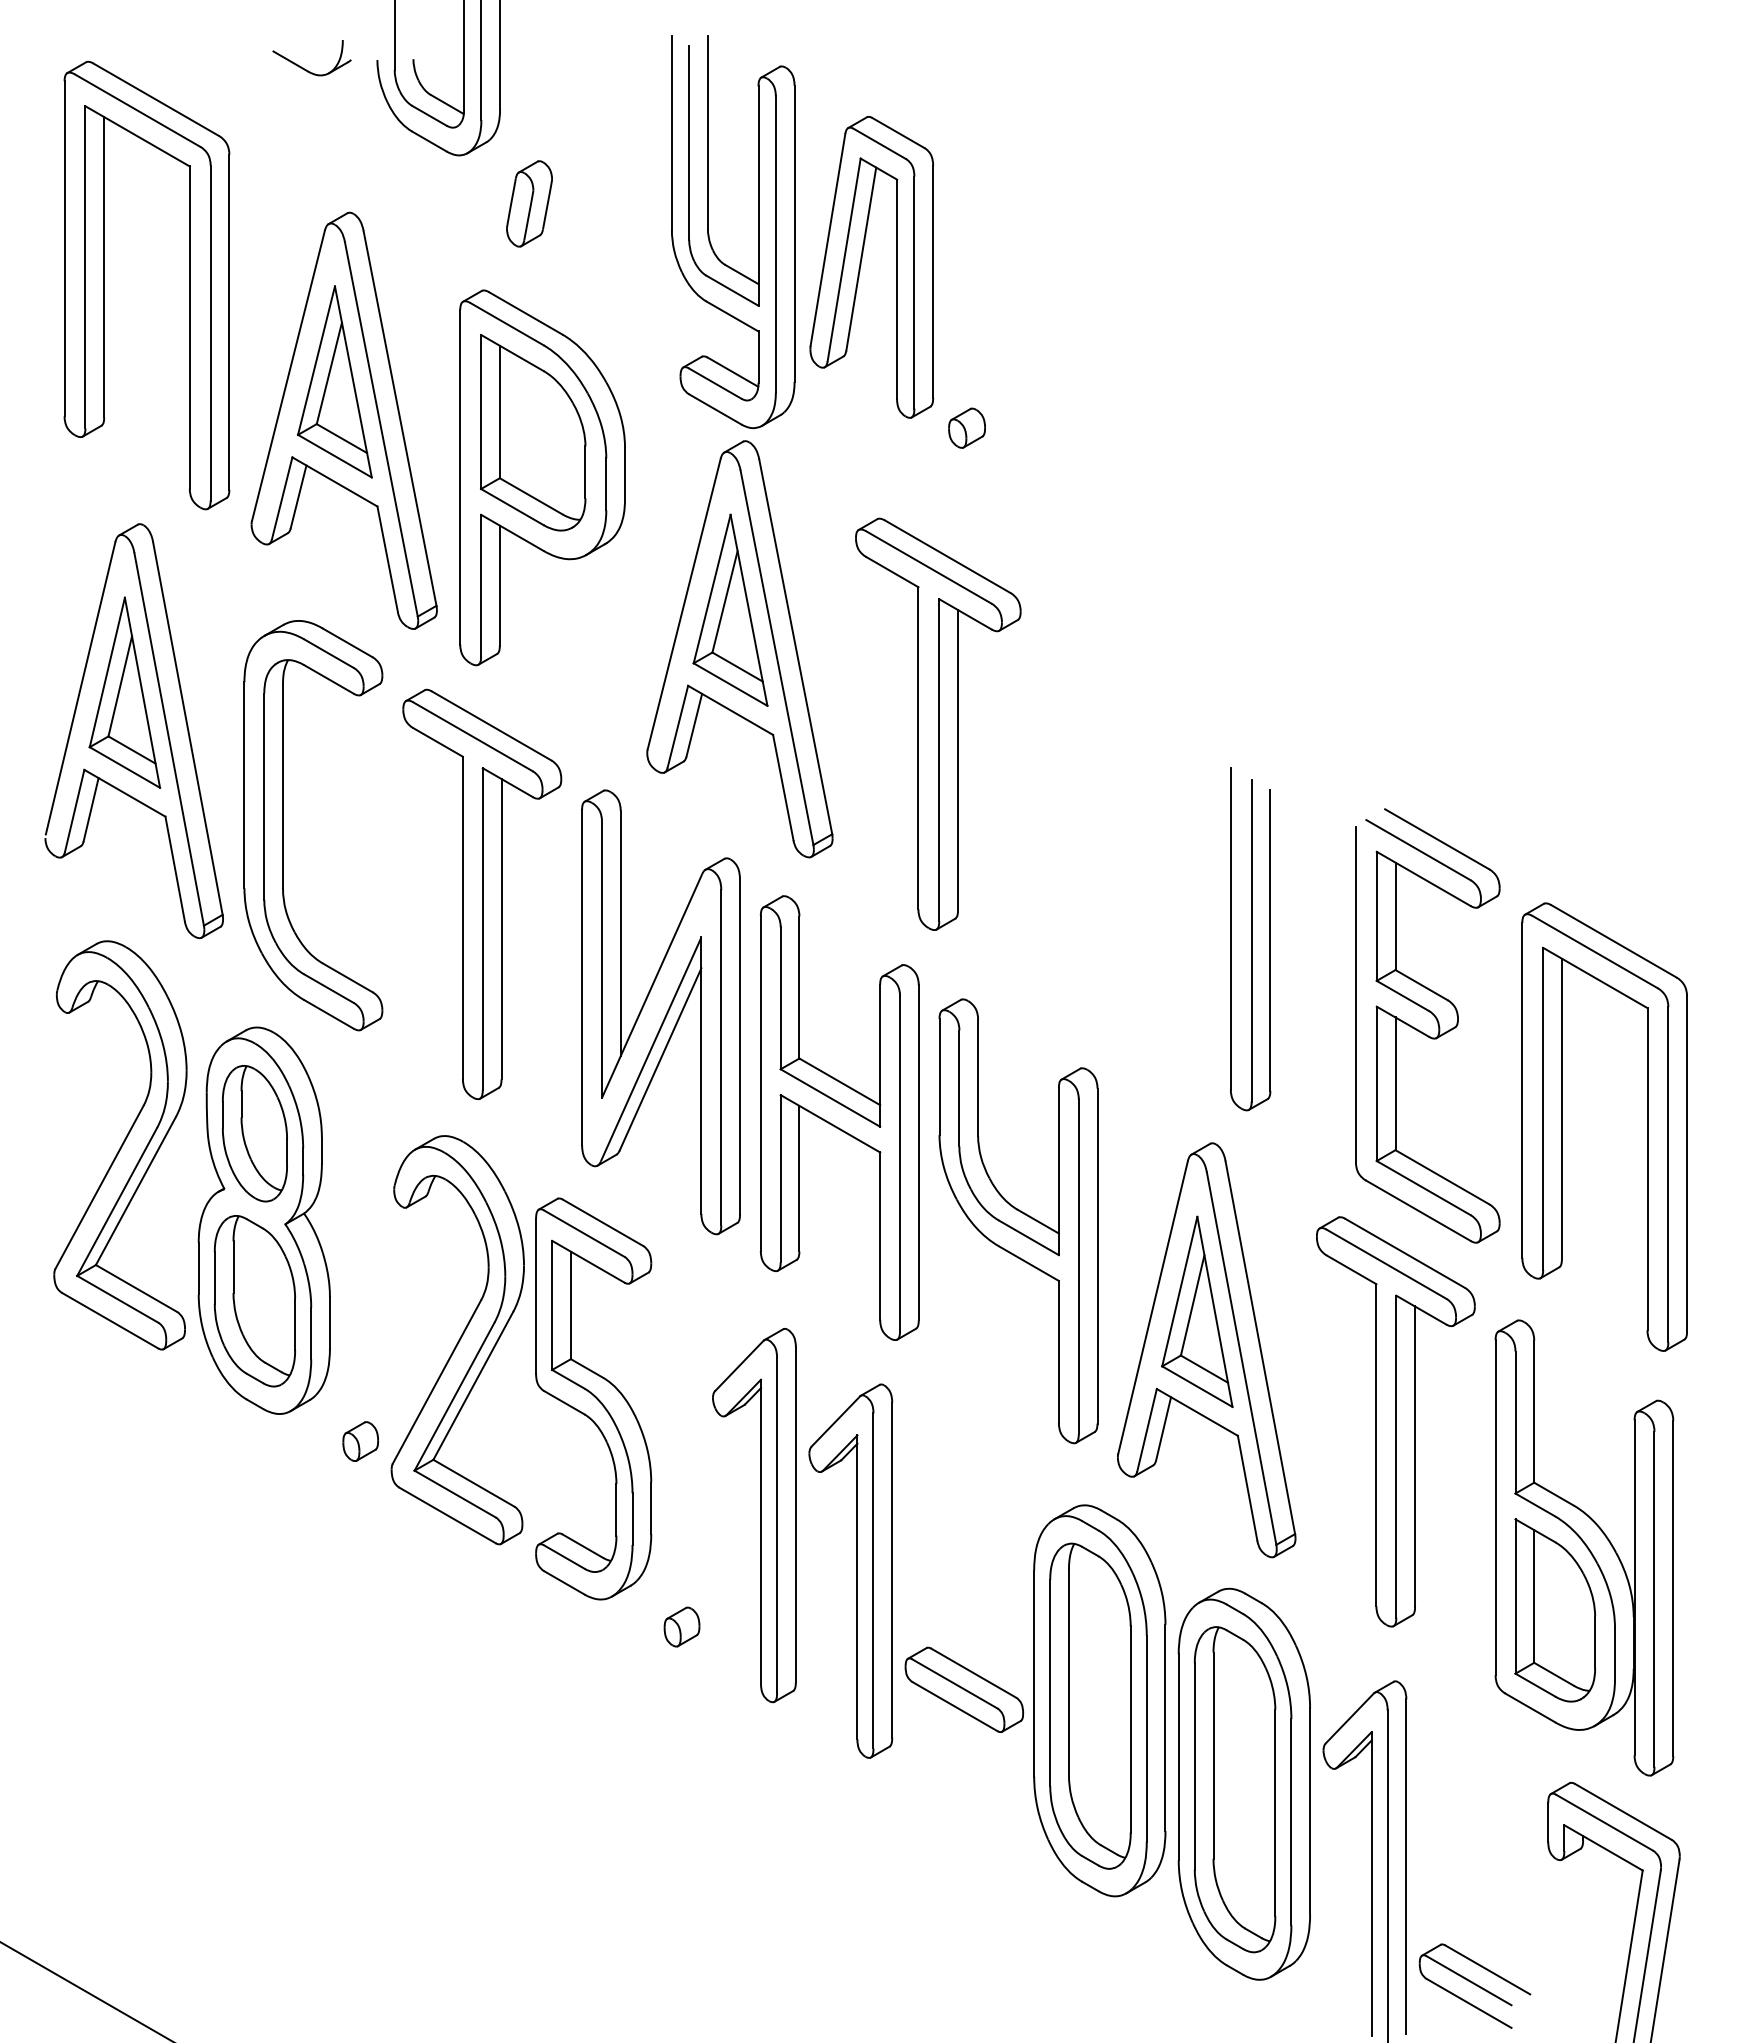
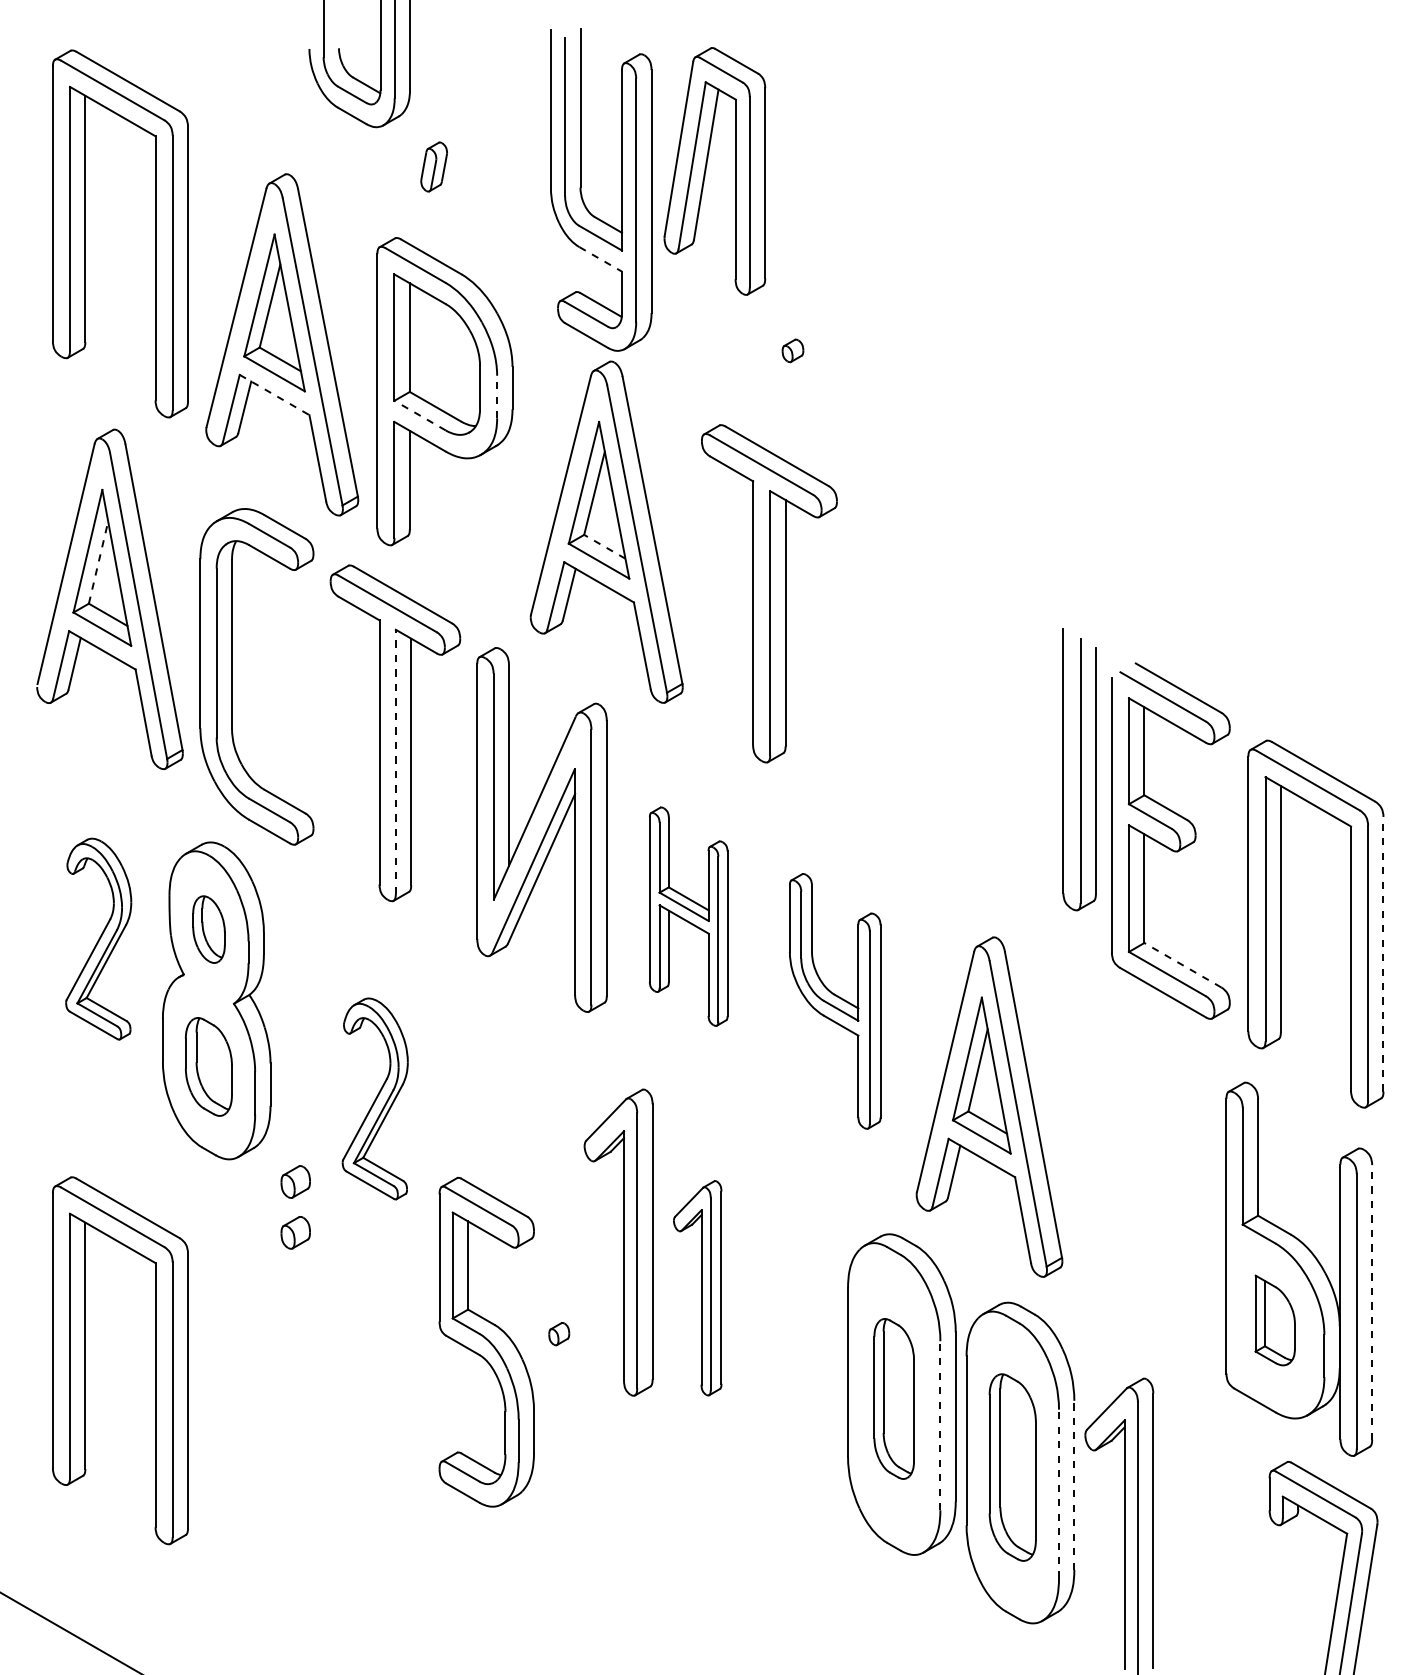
part: (305, 68) -> (250, 55), removed
part: (529, 203) -> (434, 166), size x0.7
part: (861, 265) -> (706, 169), moved
line: (732, 316) -> (600, 259), solid -> dashed
part: (966, 427) -> (792, 350), size x0.7
line: (335, 482) -> (275, 395), solid -> dashed
line: (606, 484) -> (497, 397), solid -> dashed
line: (511, 506) -> (419, 415), solid -> dashed
line: (737, 666) -> (604, 546), solid -> dashed
line: (120, 685) -> (98, 561), solid -> dashed
line: (482, 928) -> (395, 761), solid -> dashed
part: (1250, 939) -> (1079, 770), moved
part: (839, 1117) -> (688, 916), size x0.6
part: (254, 1133) -> (208, 929), size x0.6
part: (120, 1145) -> (98, 939), size x0.6
line: (1687, 1163) -> (1383, 953), solid -> dashed
line: (1441, 1176) -> (1182, 964), solid -> dashed
part: (1018, 1221) -> (835, 1001), size x0.7
part: (254, 1301) -> (208, 1067), size x0.7
part: (457, 1340) -> (375, 1099), size x0.6
part: (593, 1398) -> (486, 1341), moved
part: (1395, 1421) -> (1144, 1165), removed
part: (360, 1503) -> (295, 1232), added
part: (850, 1570) -> (697, 1287), size x0.7
line: (1673, 1587) -> (1372, 1301), solid -> dashed
part: (1554, 1610) -> (1274, 1320), size x0.6
part: (681, 1626) -> (558, 1333), size x0.7
part: (104, 1659) -> (85, 1360), added
part: (963, 1689) -> (790, 1385), removed
part: (1090, 1705) -> (894, 1398), size x0.6
line: (1146, 1738) -> (940, 1425), solid -> dashed
part: (1234, 1789) -> (1012, 1467), size x0.7
line: (1310, 1810) -> (1074, 1484), solid -> dashed
line: (1291, 1821) -> (1059, 1493), solid -> dashed
part: (1474, 1985) -> (1209, 1628), removed

